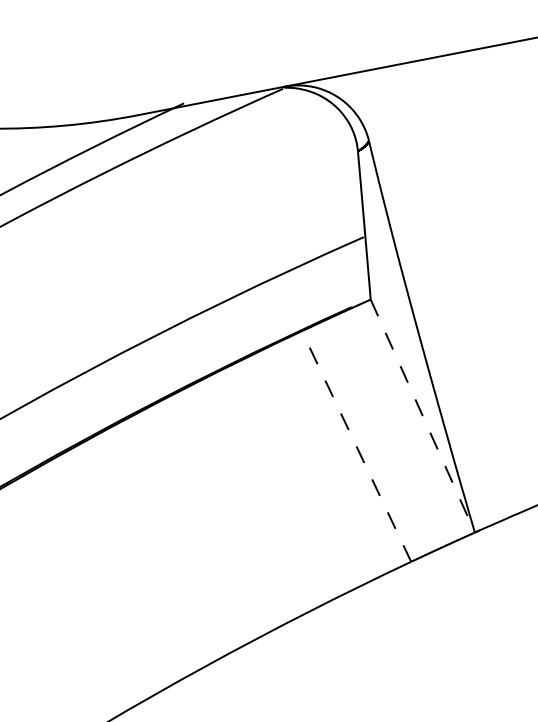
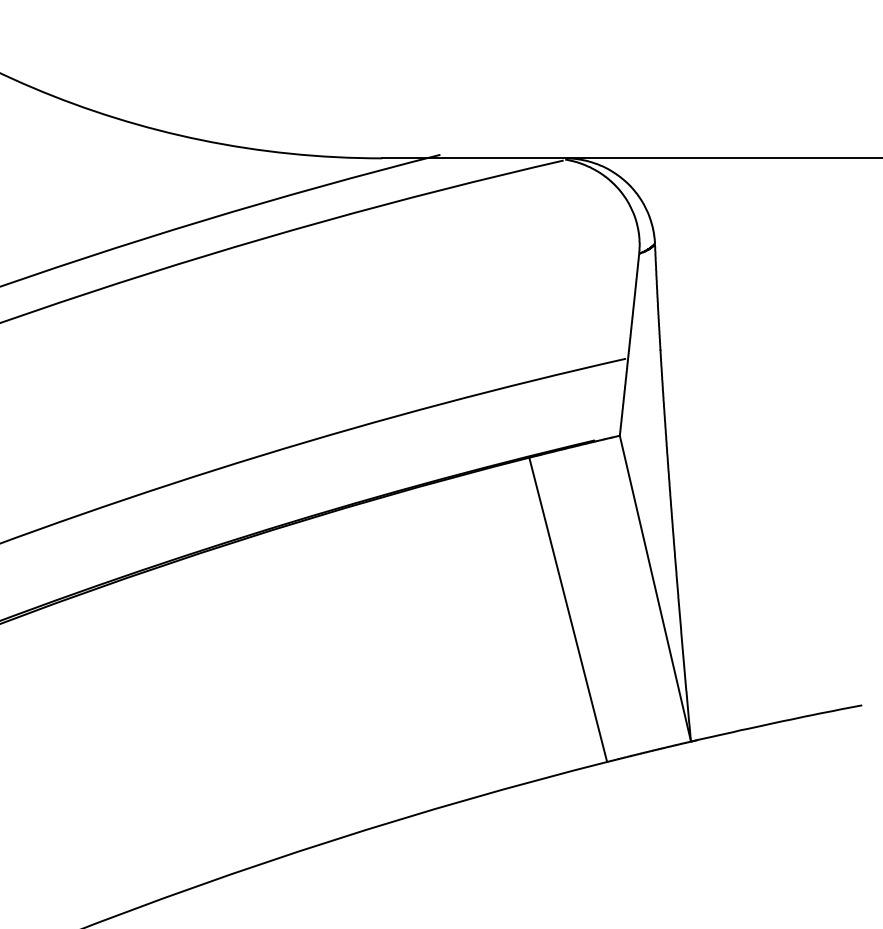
line: (423, 416) -> (655, 589), dashed -> solid
line: (356, 446) -> (568, 609), dashed -> solid

